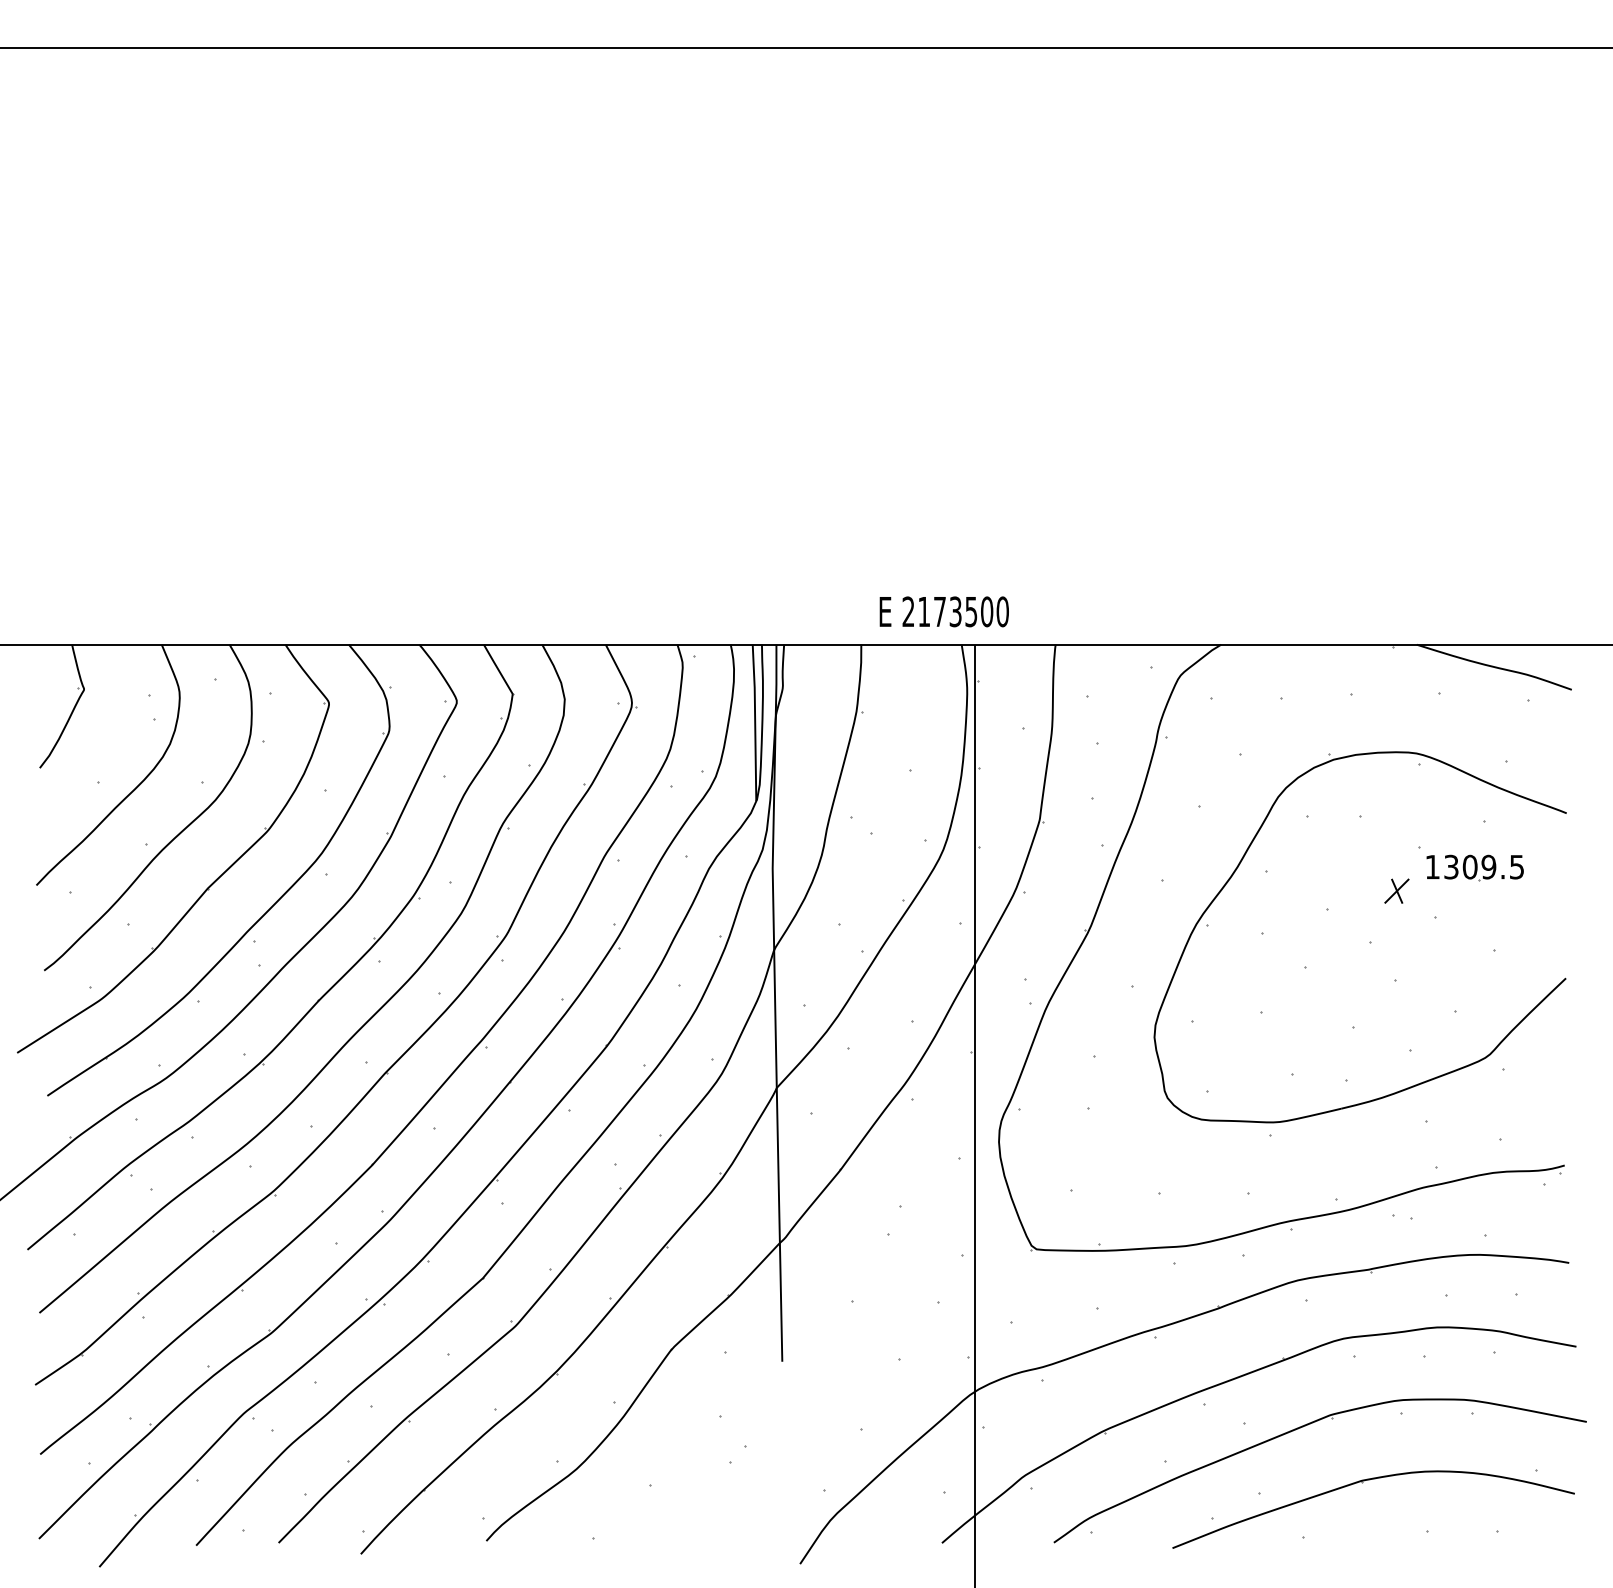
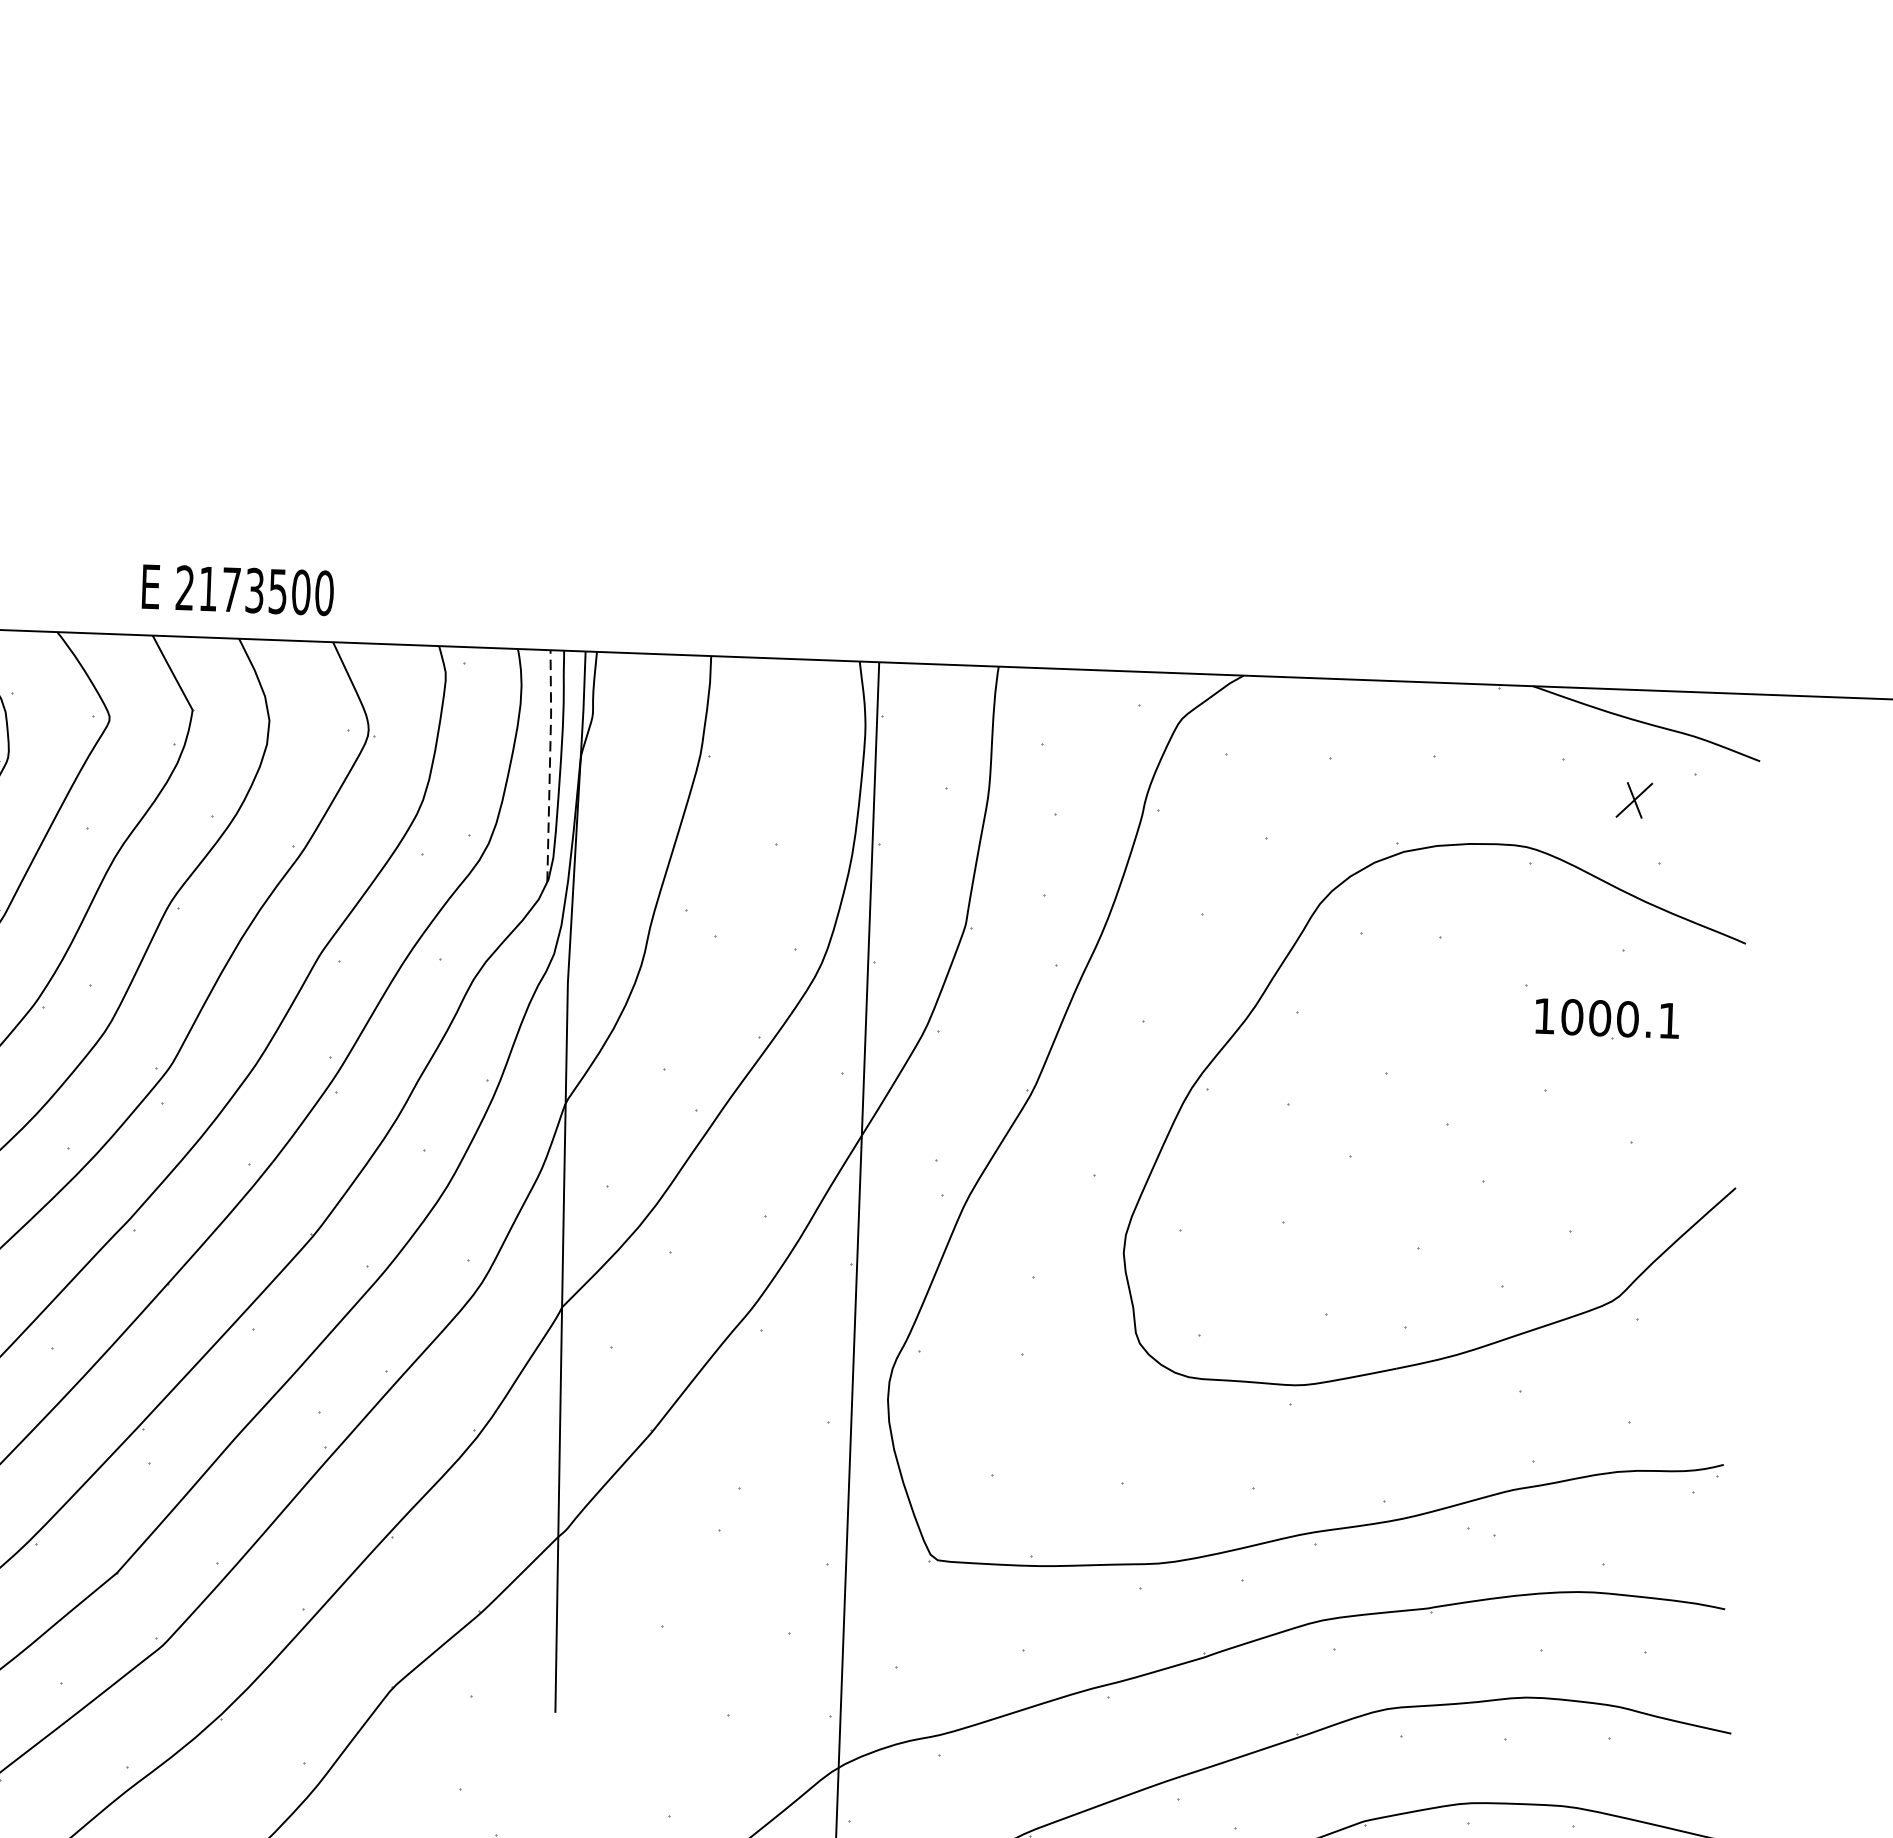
text: (943, 611) -> (236, 589), moved
line: (755, 721) -> (550, 763), solid -> dashed
text: (1483, 866) -> (1619, 1018), 1309.5 -> 1000.1
part: (1396, 890) -> (1633, 799), moved

